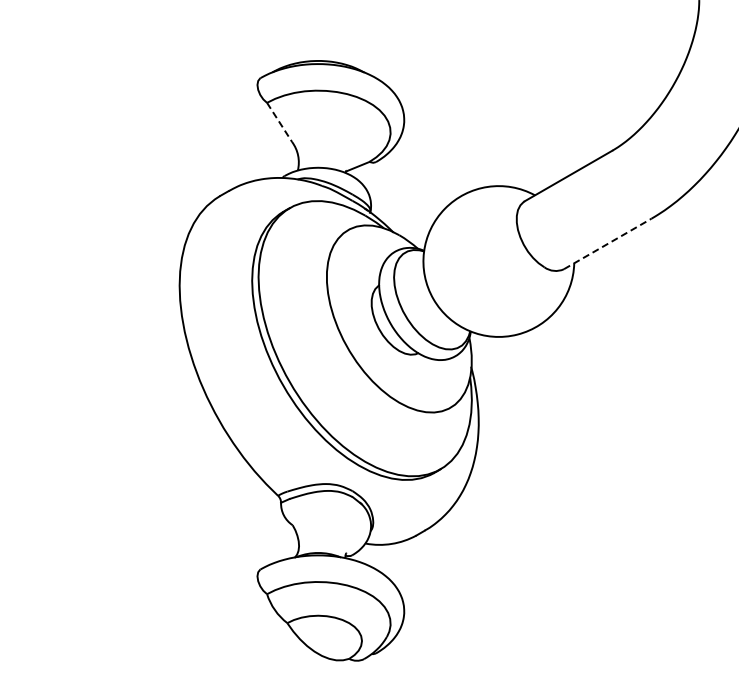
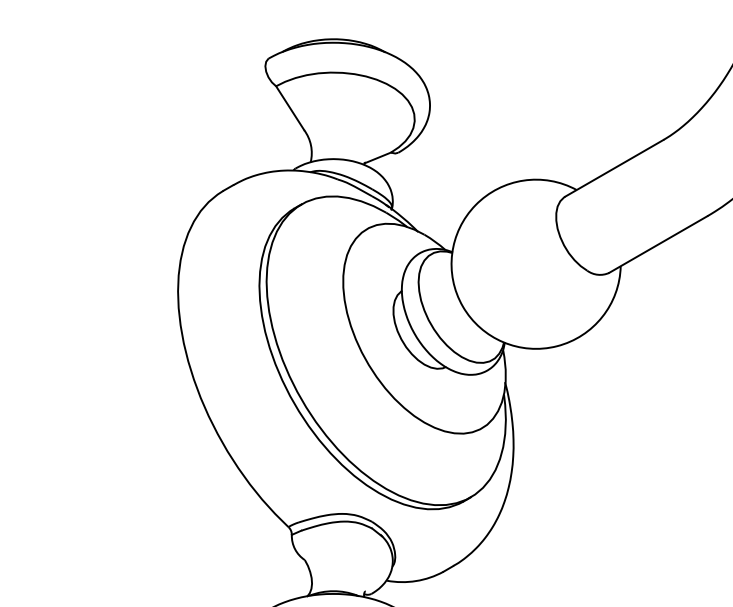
line: (279, 122) -> (290, 108), dashed -> solid
line: (608, 243) -> (659, 244), dashed -> solid

